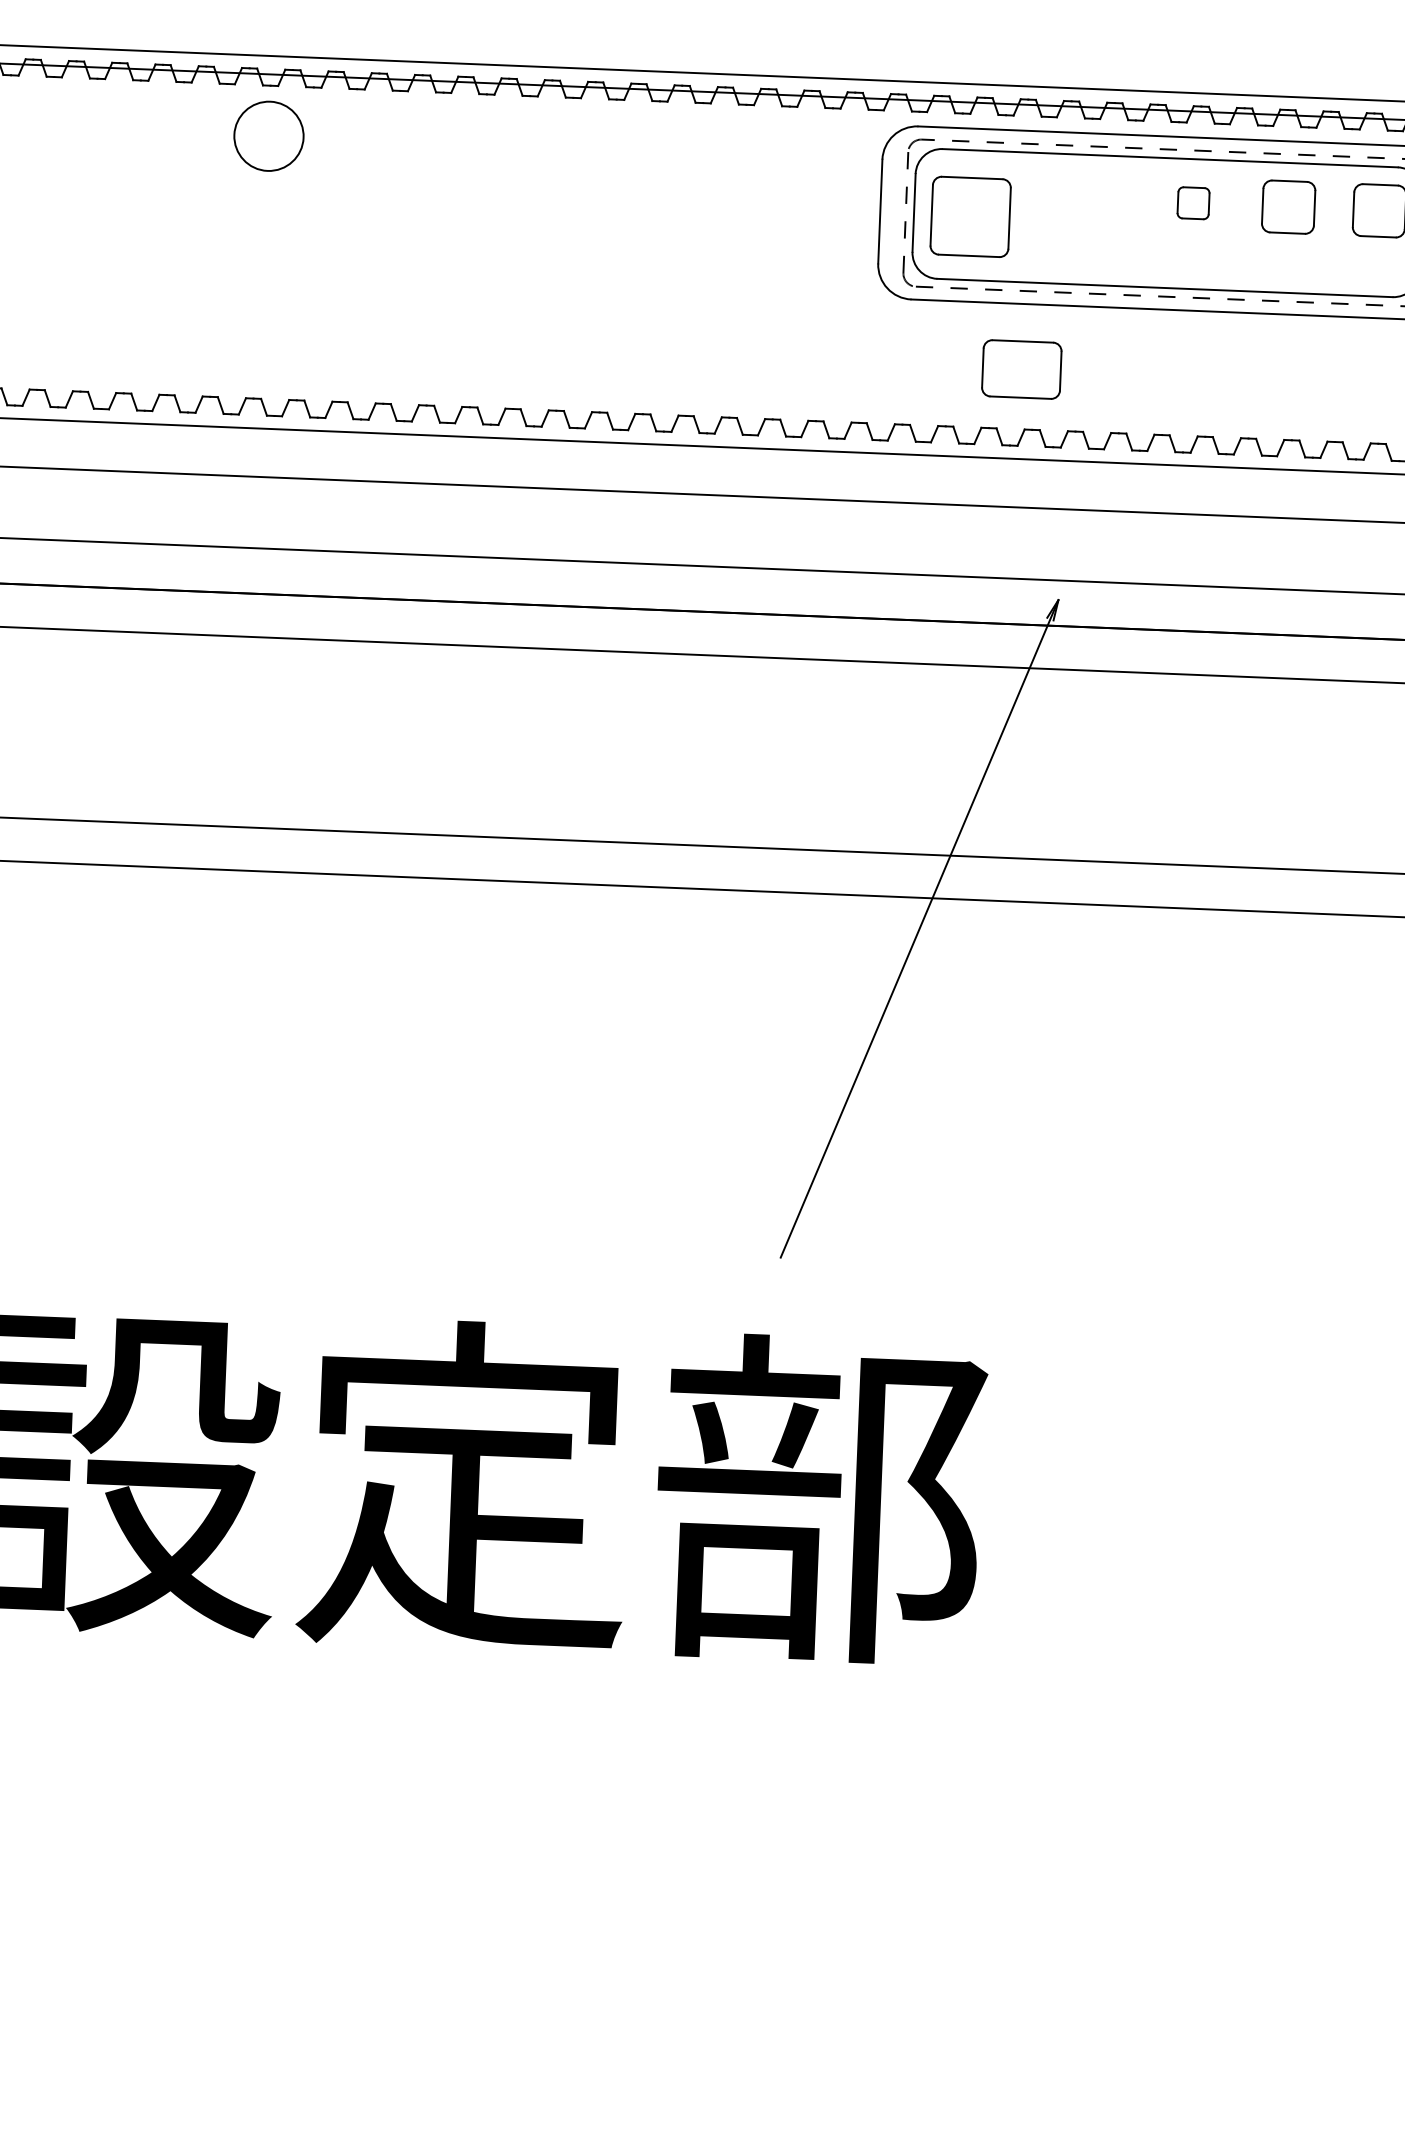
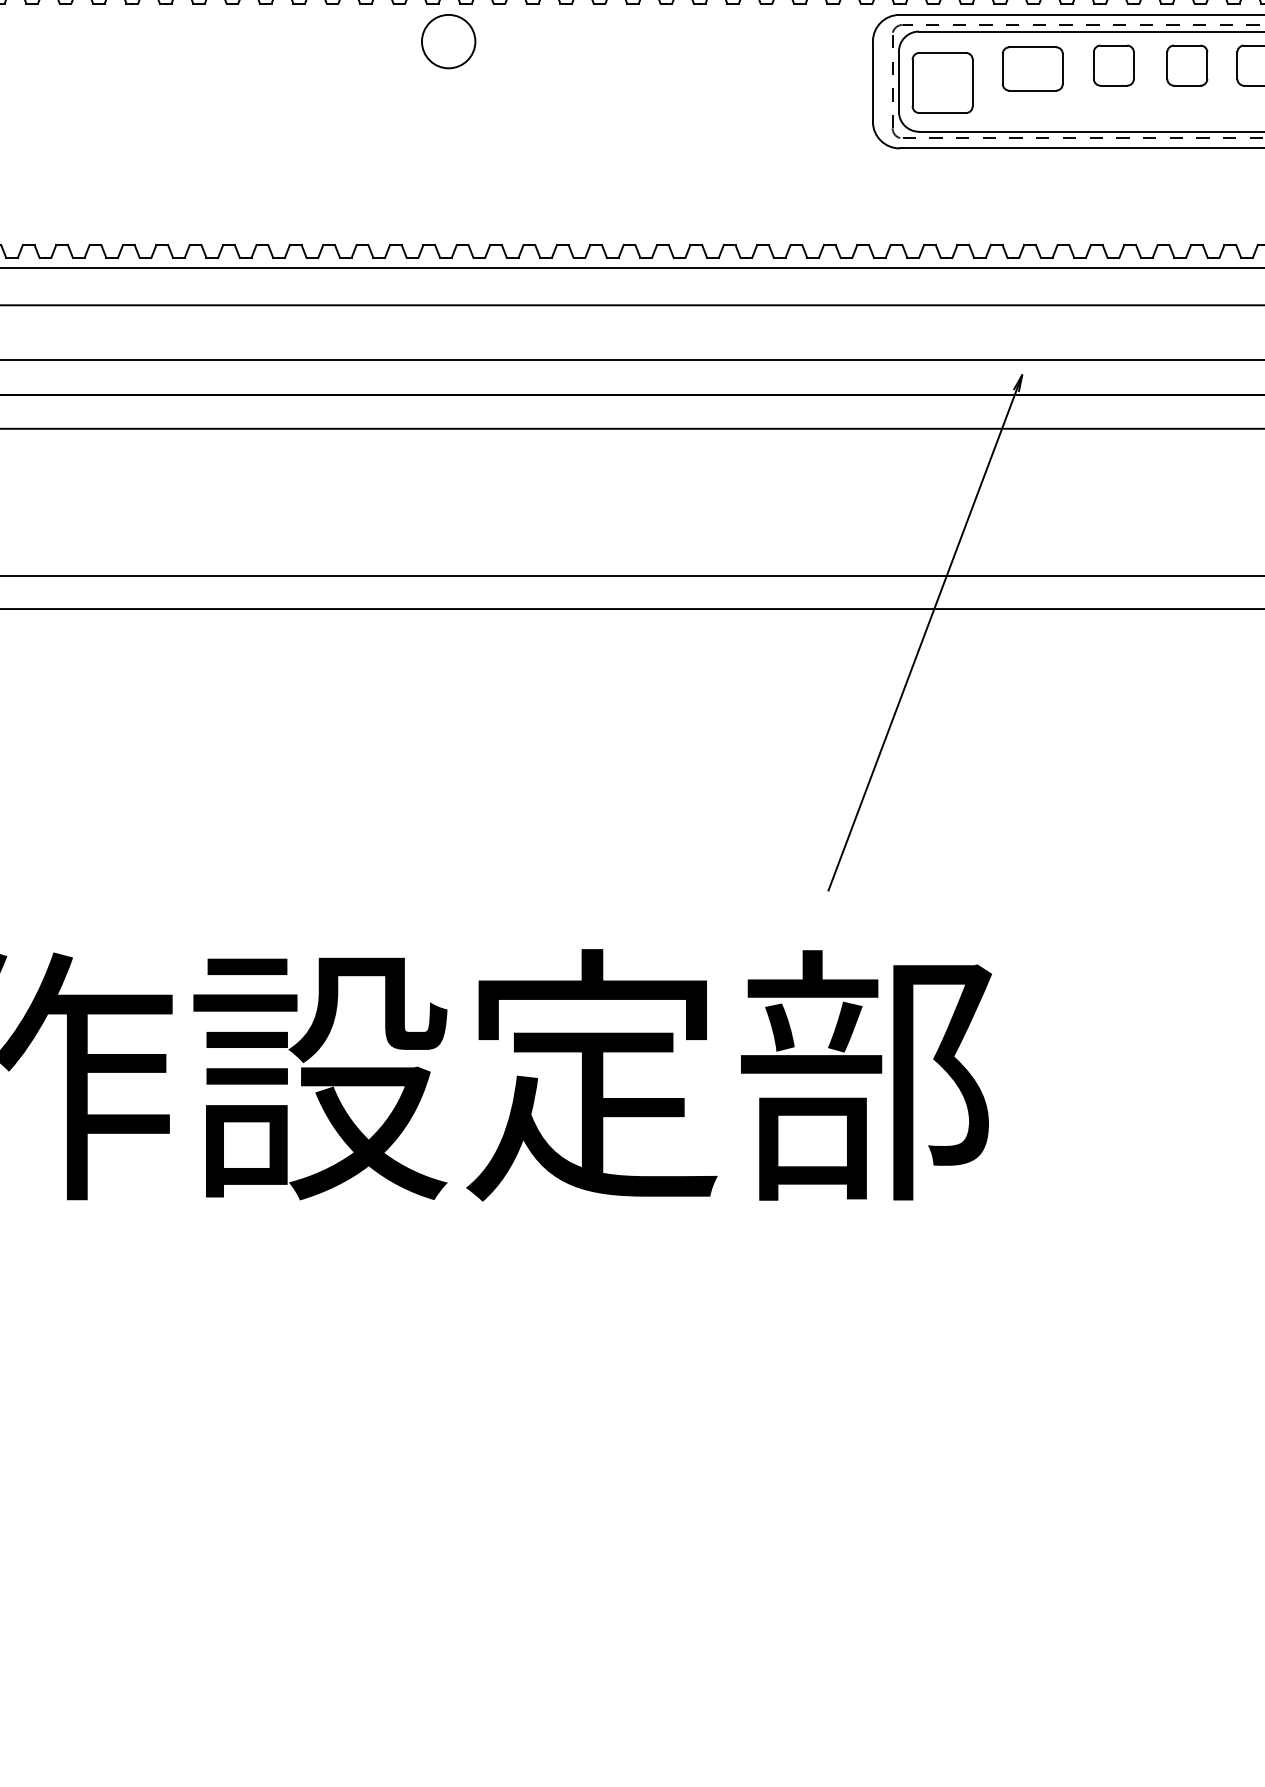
circle: (268, 136) -> (448, 41), moved
part: (1193, 203) -> (1113, 65), size x1.67
part: (1021, 368) -> (1032, 68), moved

